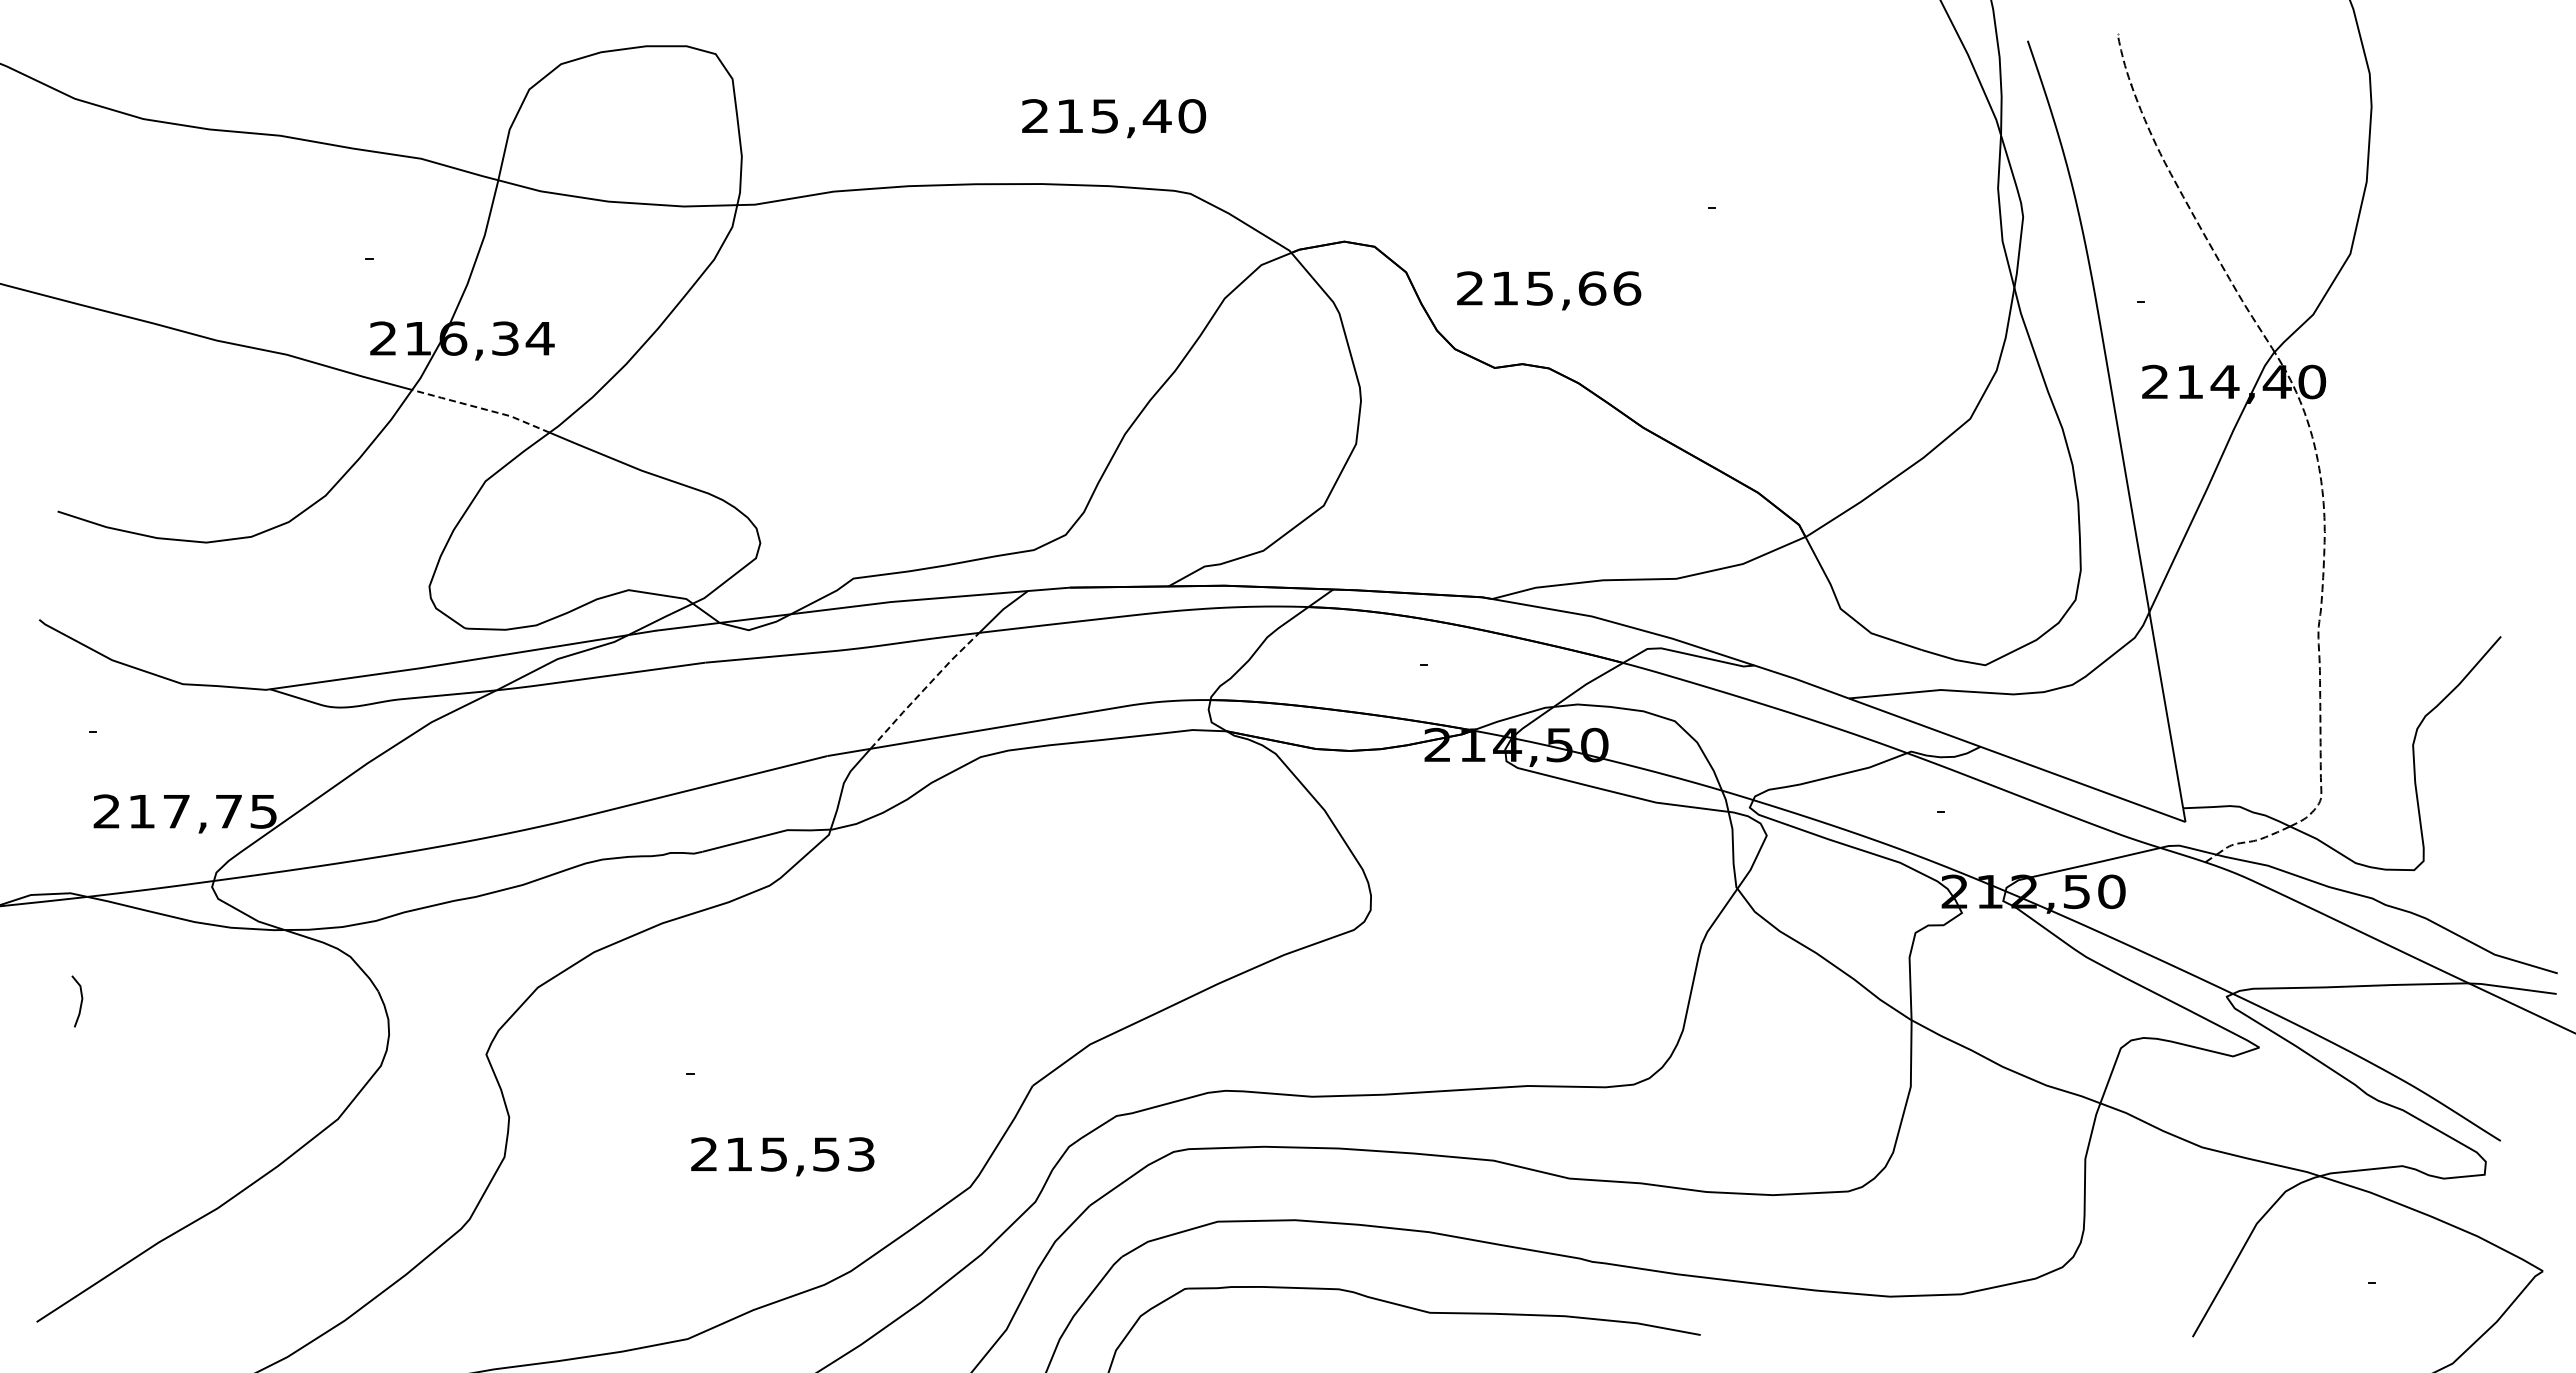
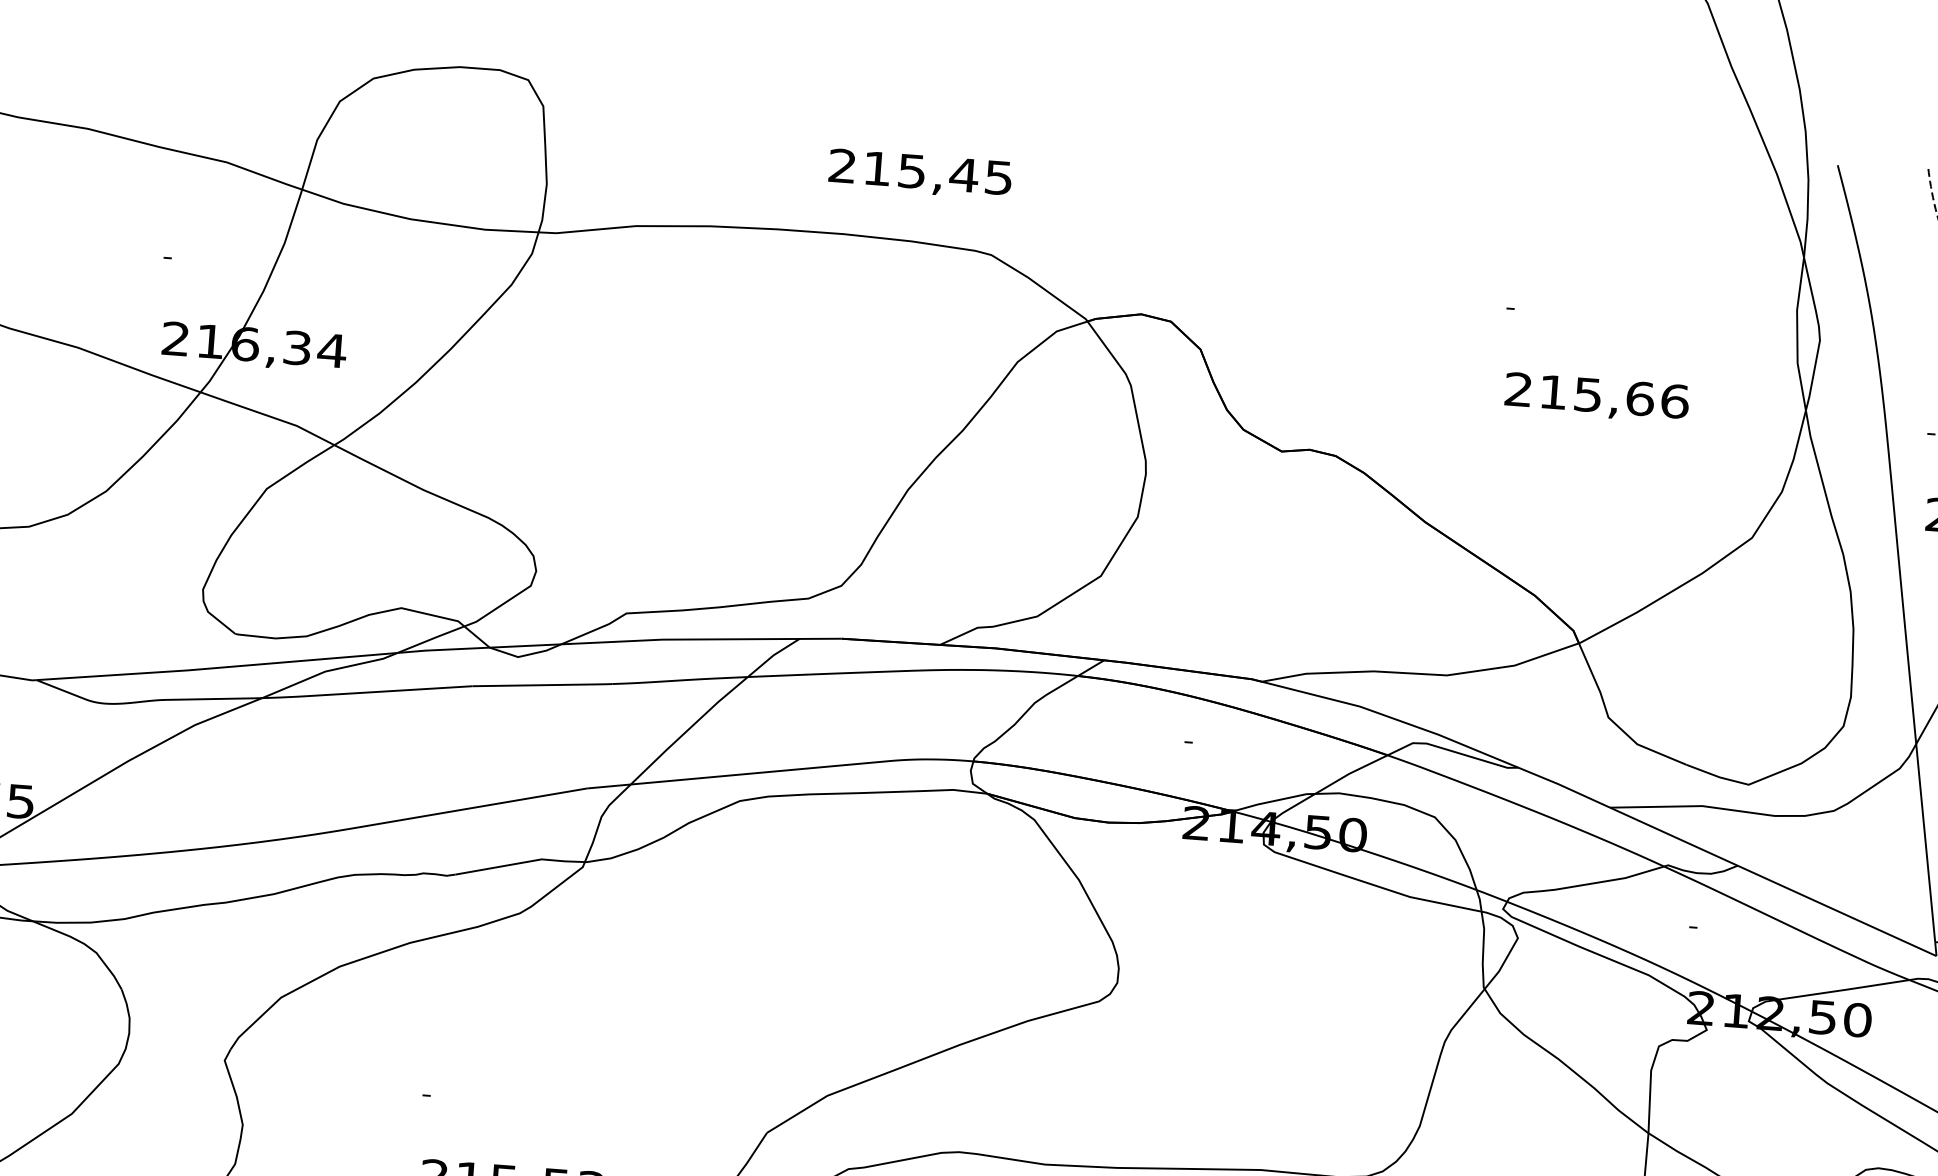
text: (1192, 116) -> (999, 178), 215,40 -> 215,45
text: (1549, 290) -> (1597, 397), moved
line: (481, 408) -> (268, 415), dashed -> solid
line: (924, 689) -> (688, 729), dashed -> solid

